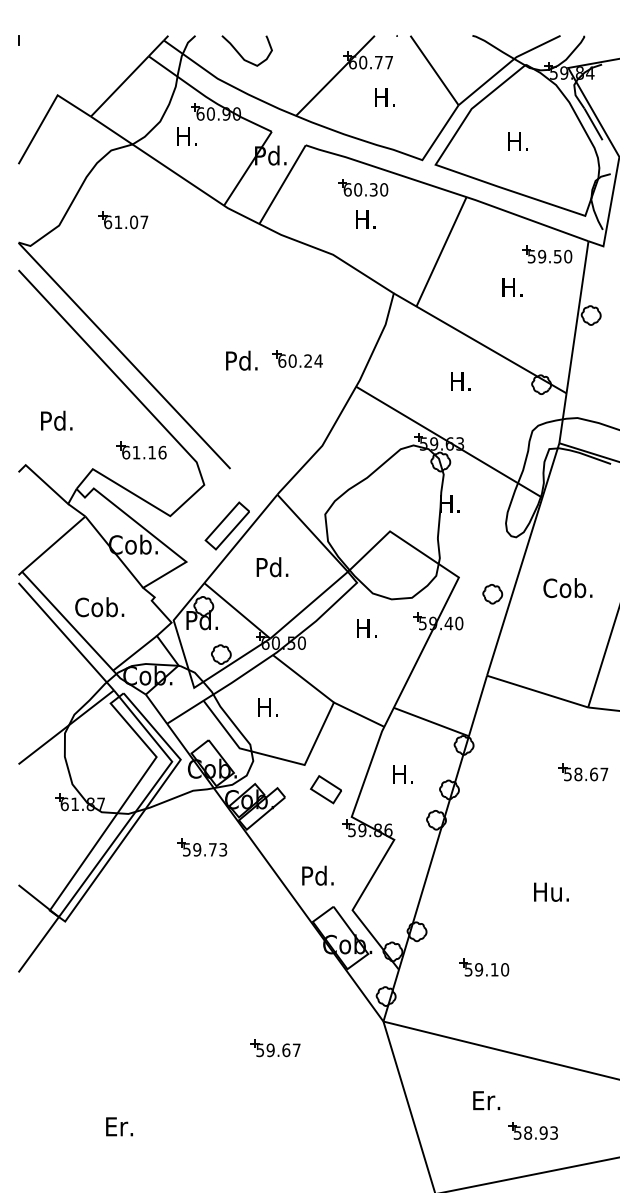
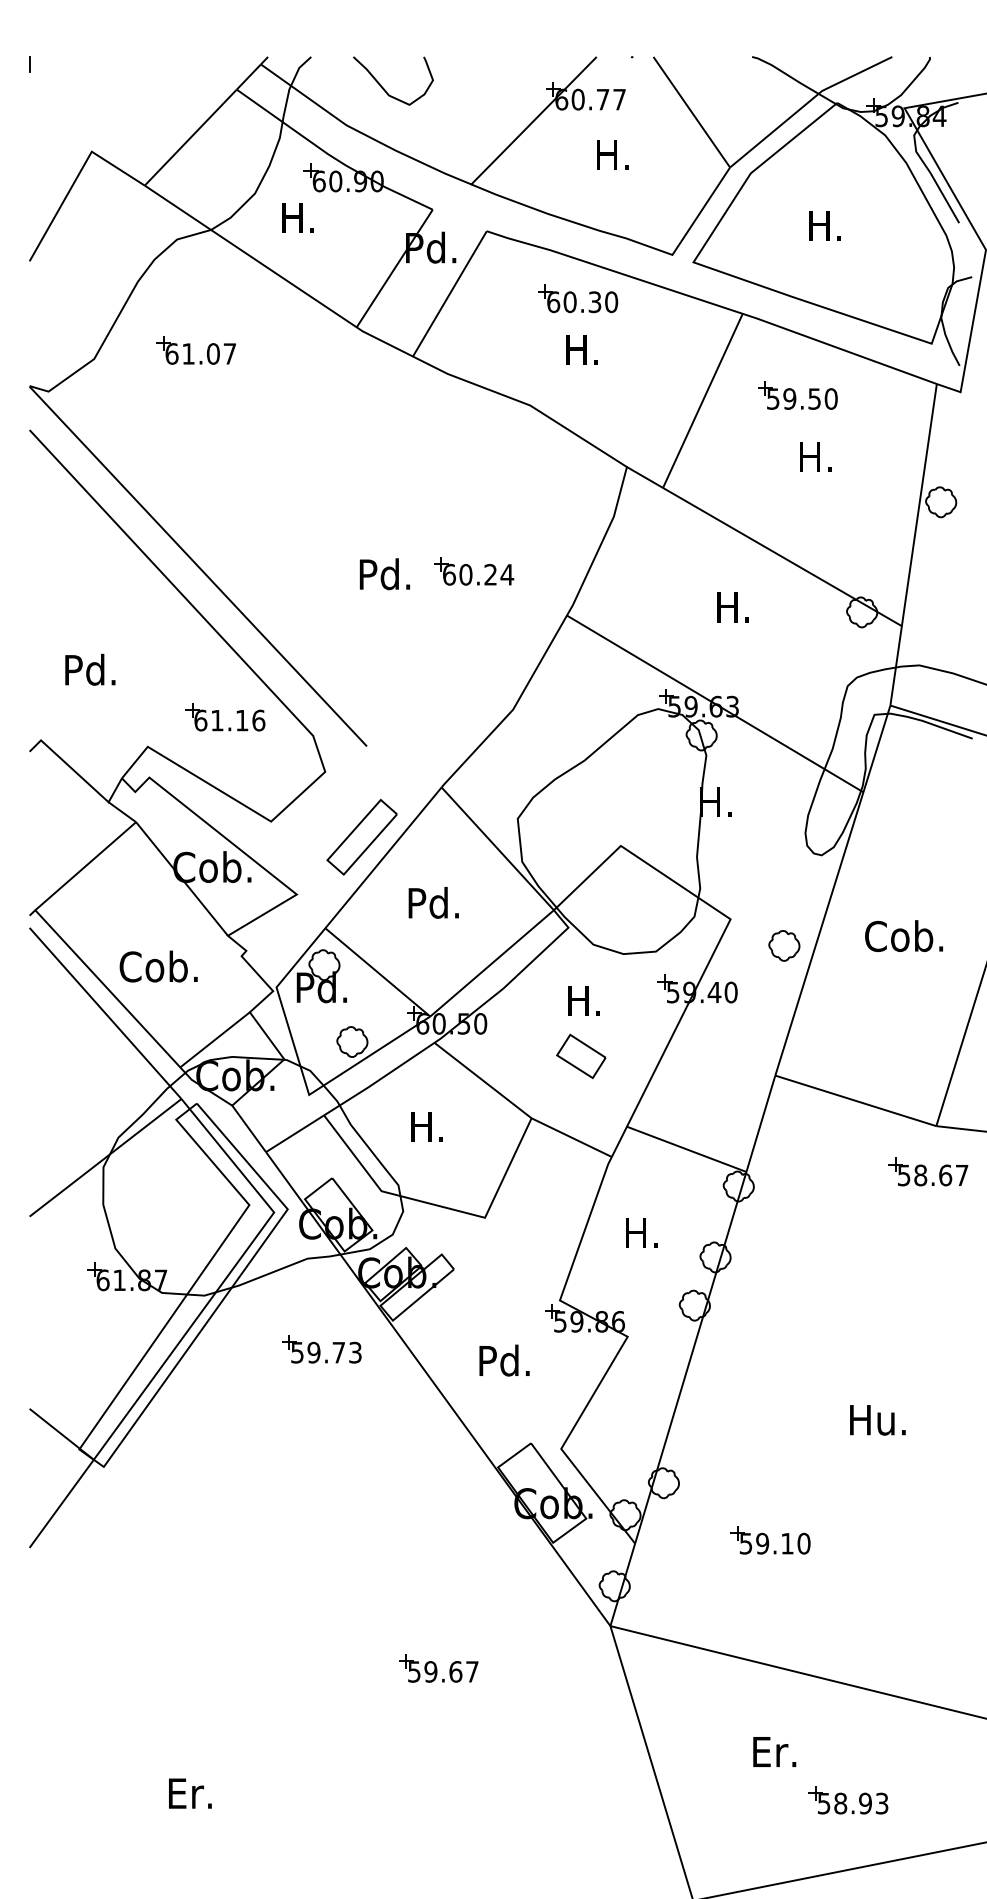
part: (547, 254) -> (798, 395), moved
part: (583, 772) -> (928, 1172), moved
part: (325, 789) -> (580, 1056), moved
text: (317, 875) -> (503, 1360), moved

